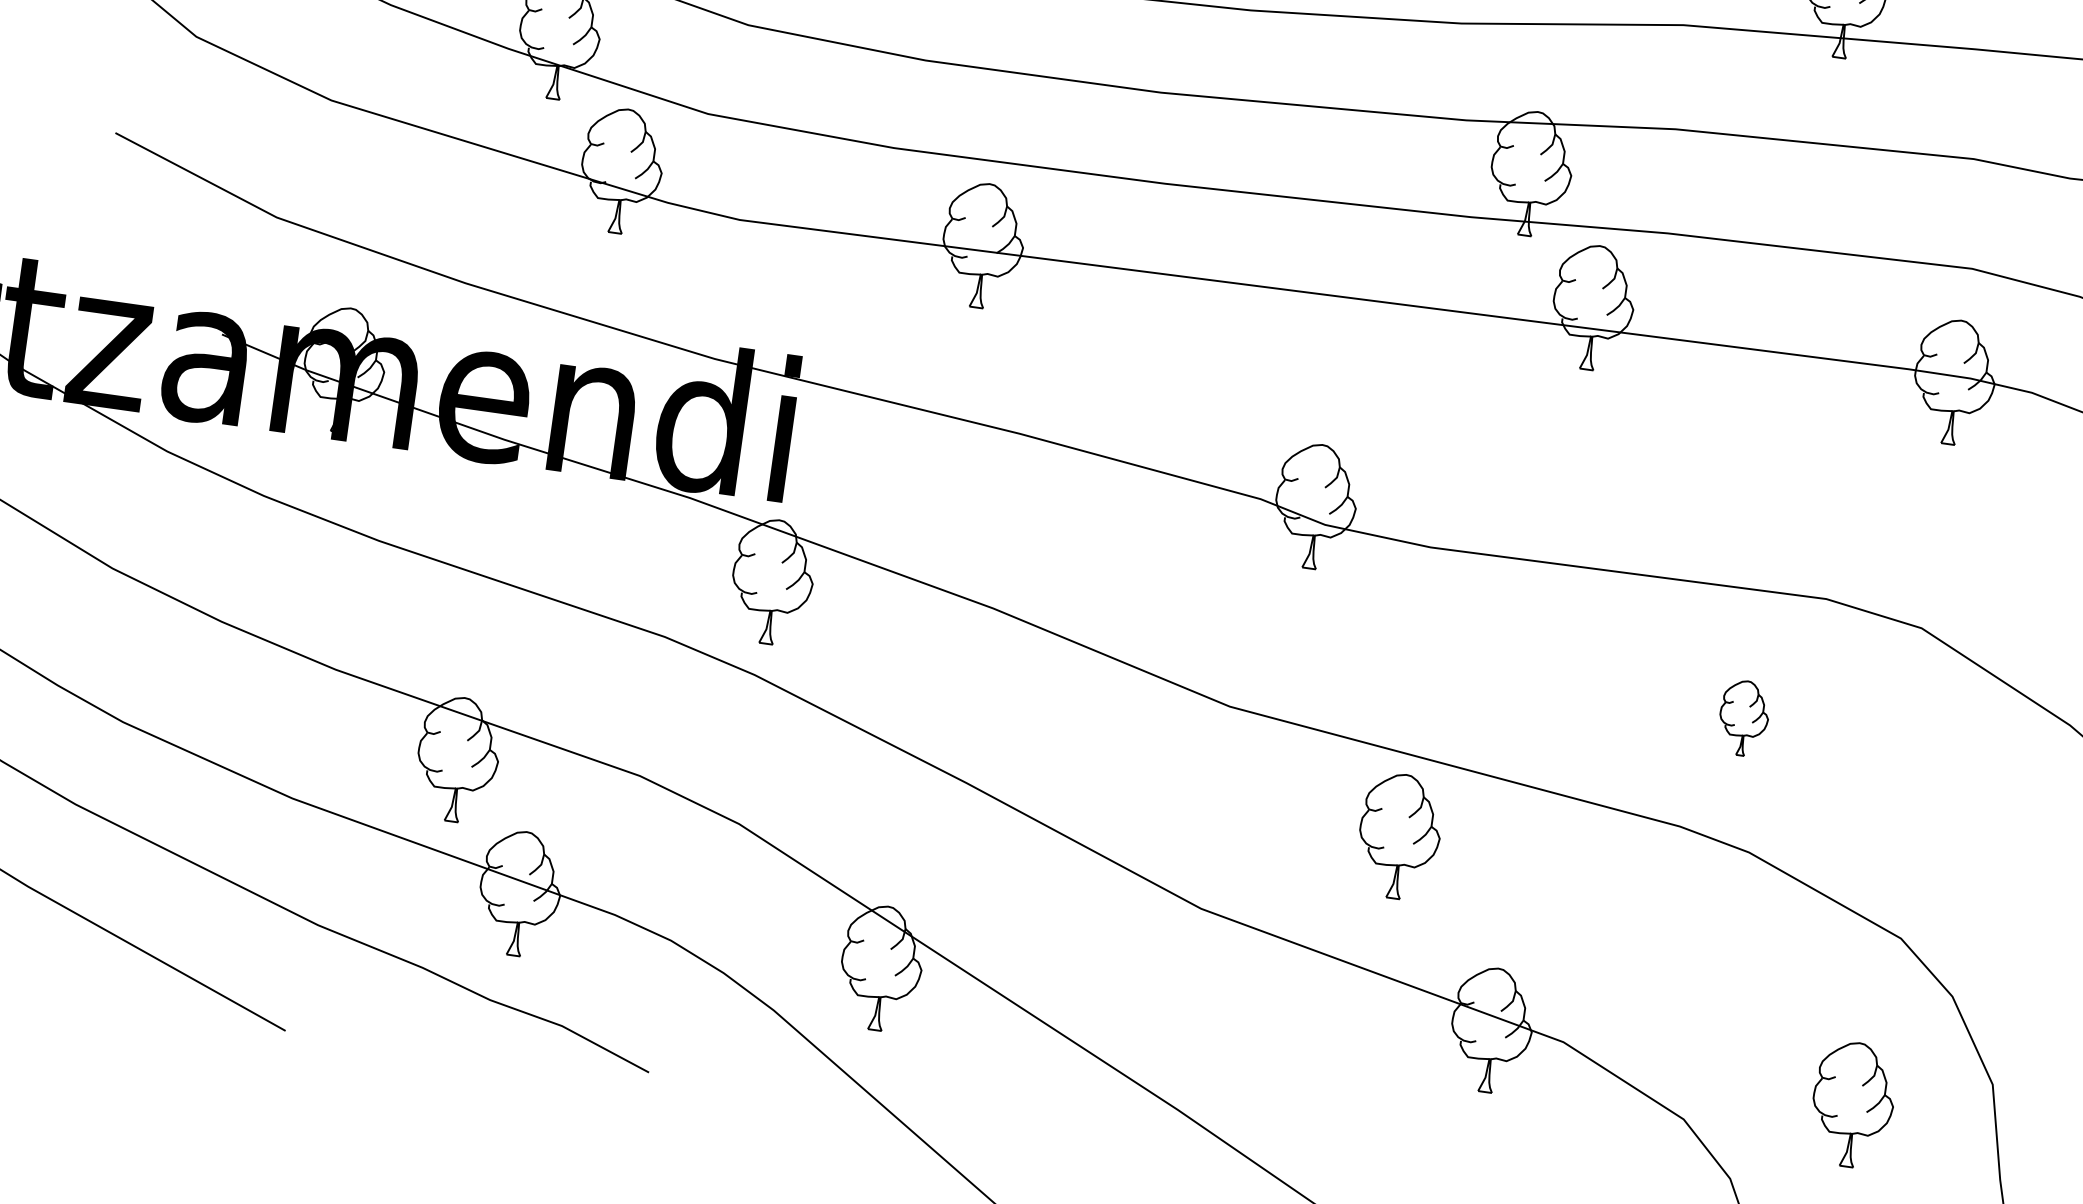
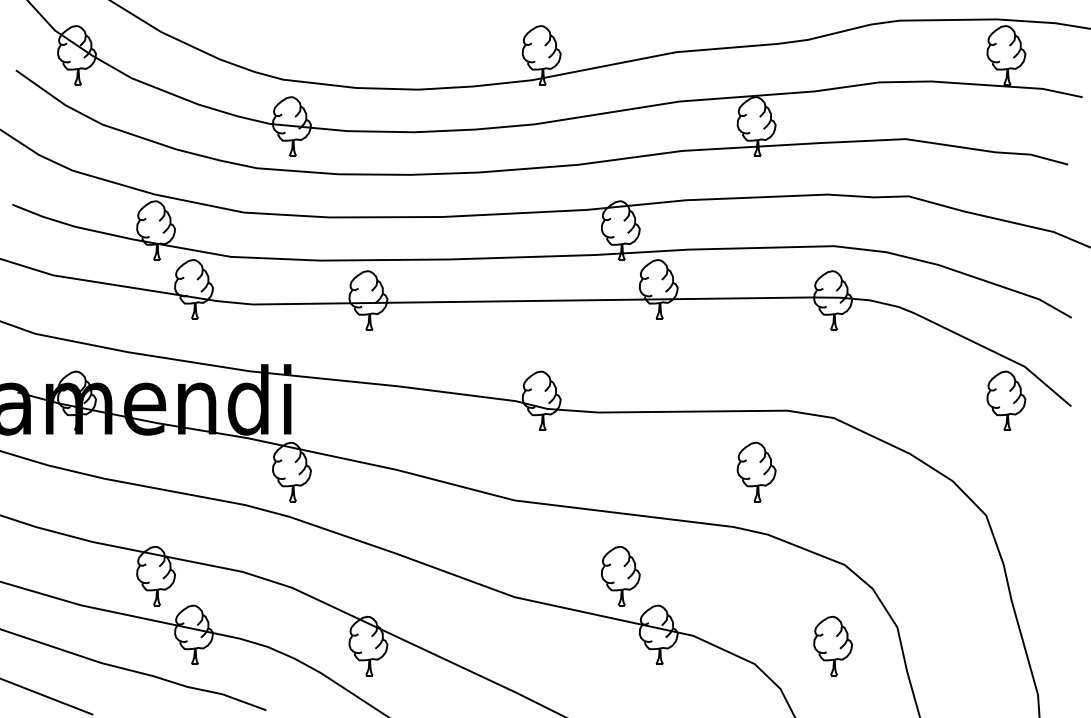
part: (1743, 717) -> (756, 471), size x1.67
part: (1398, 837) -> (620, 576), moved

